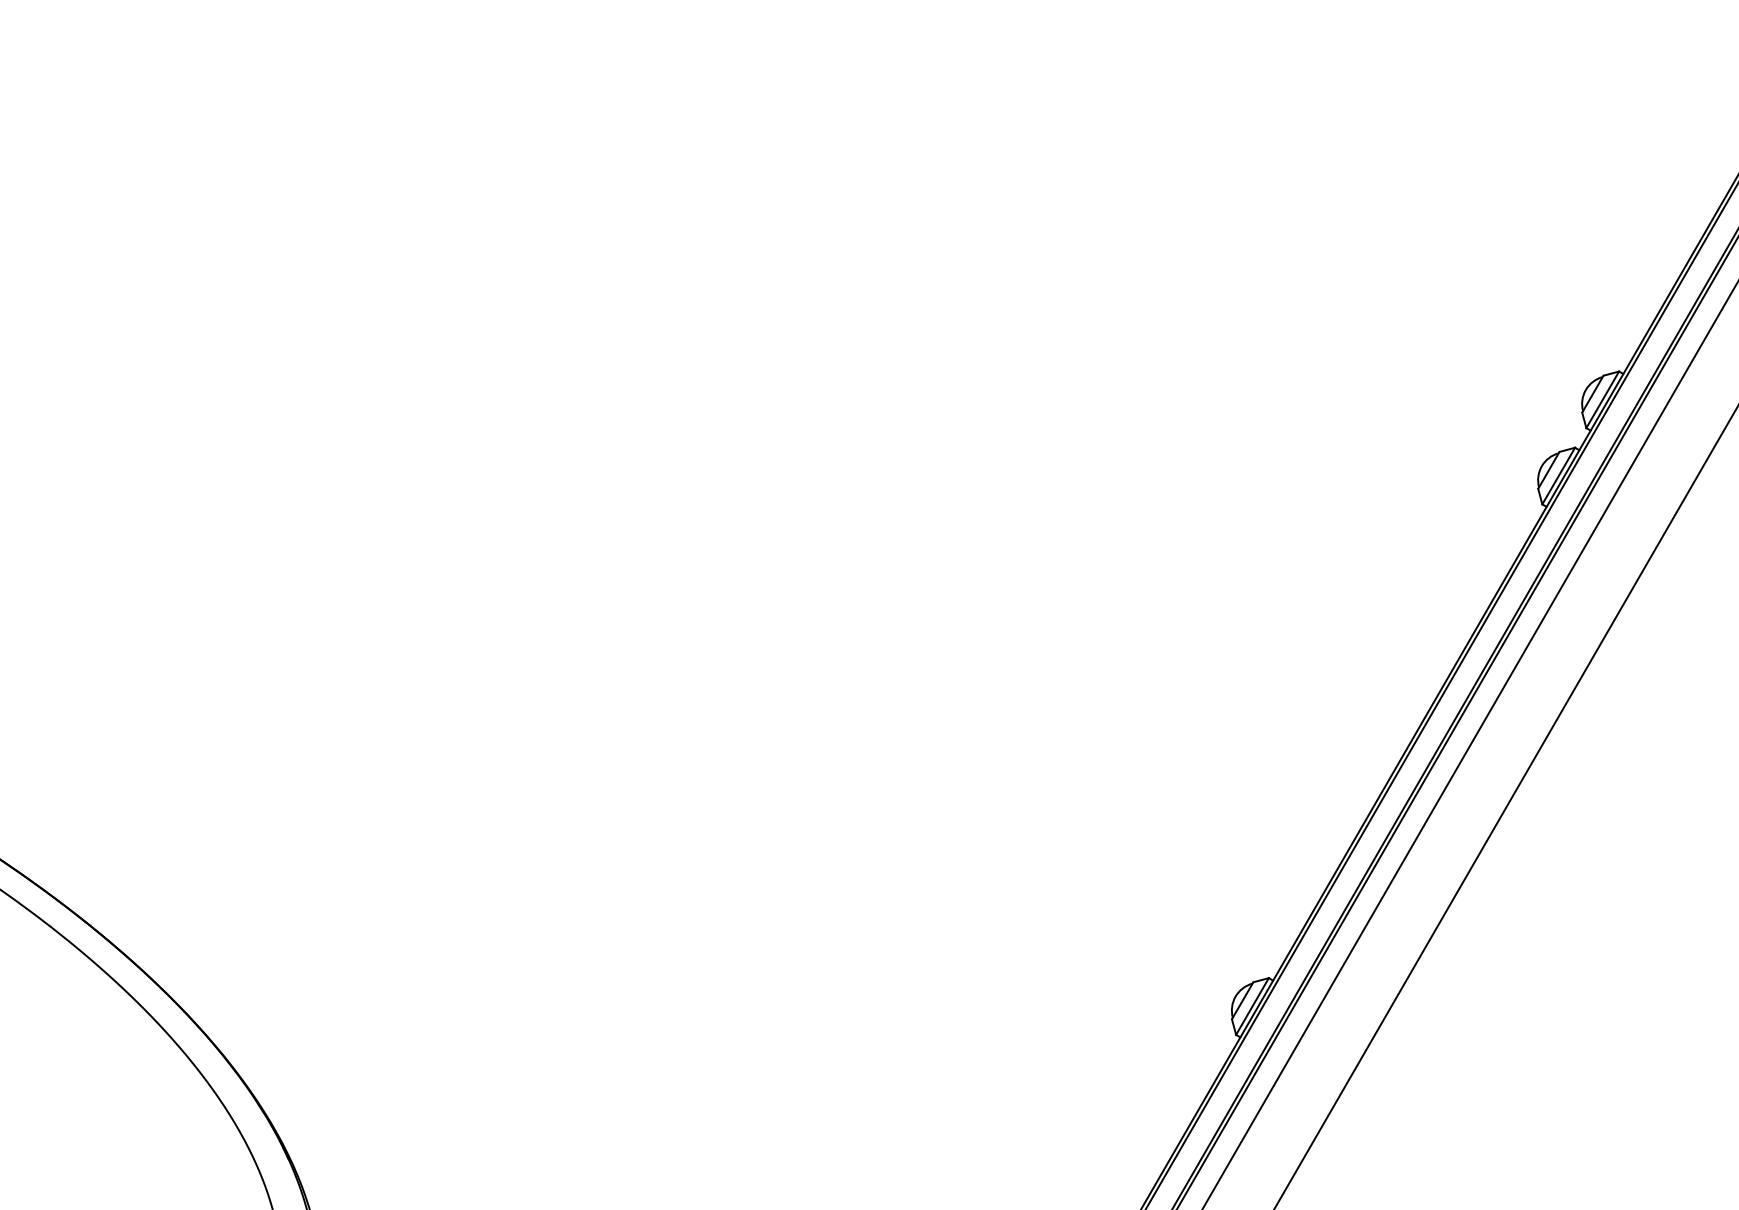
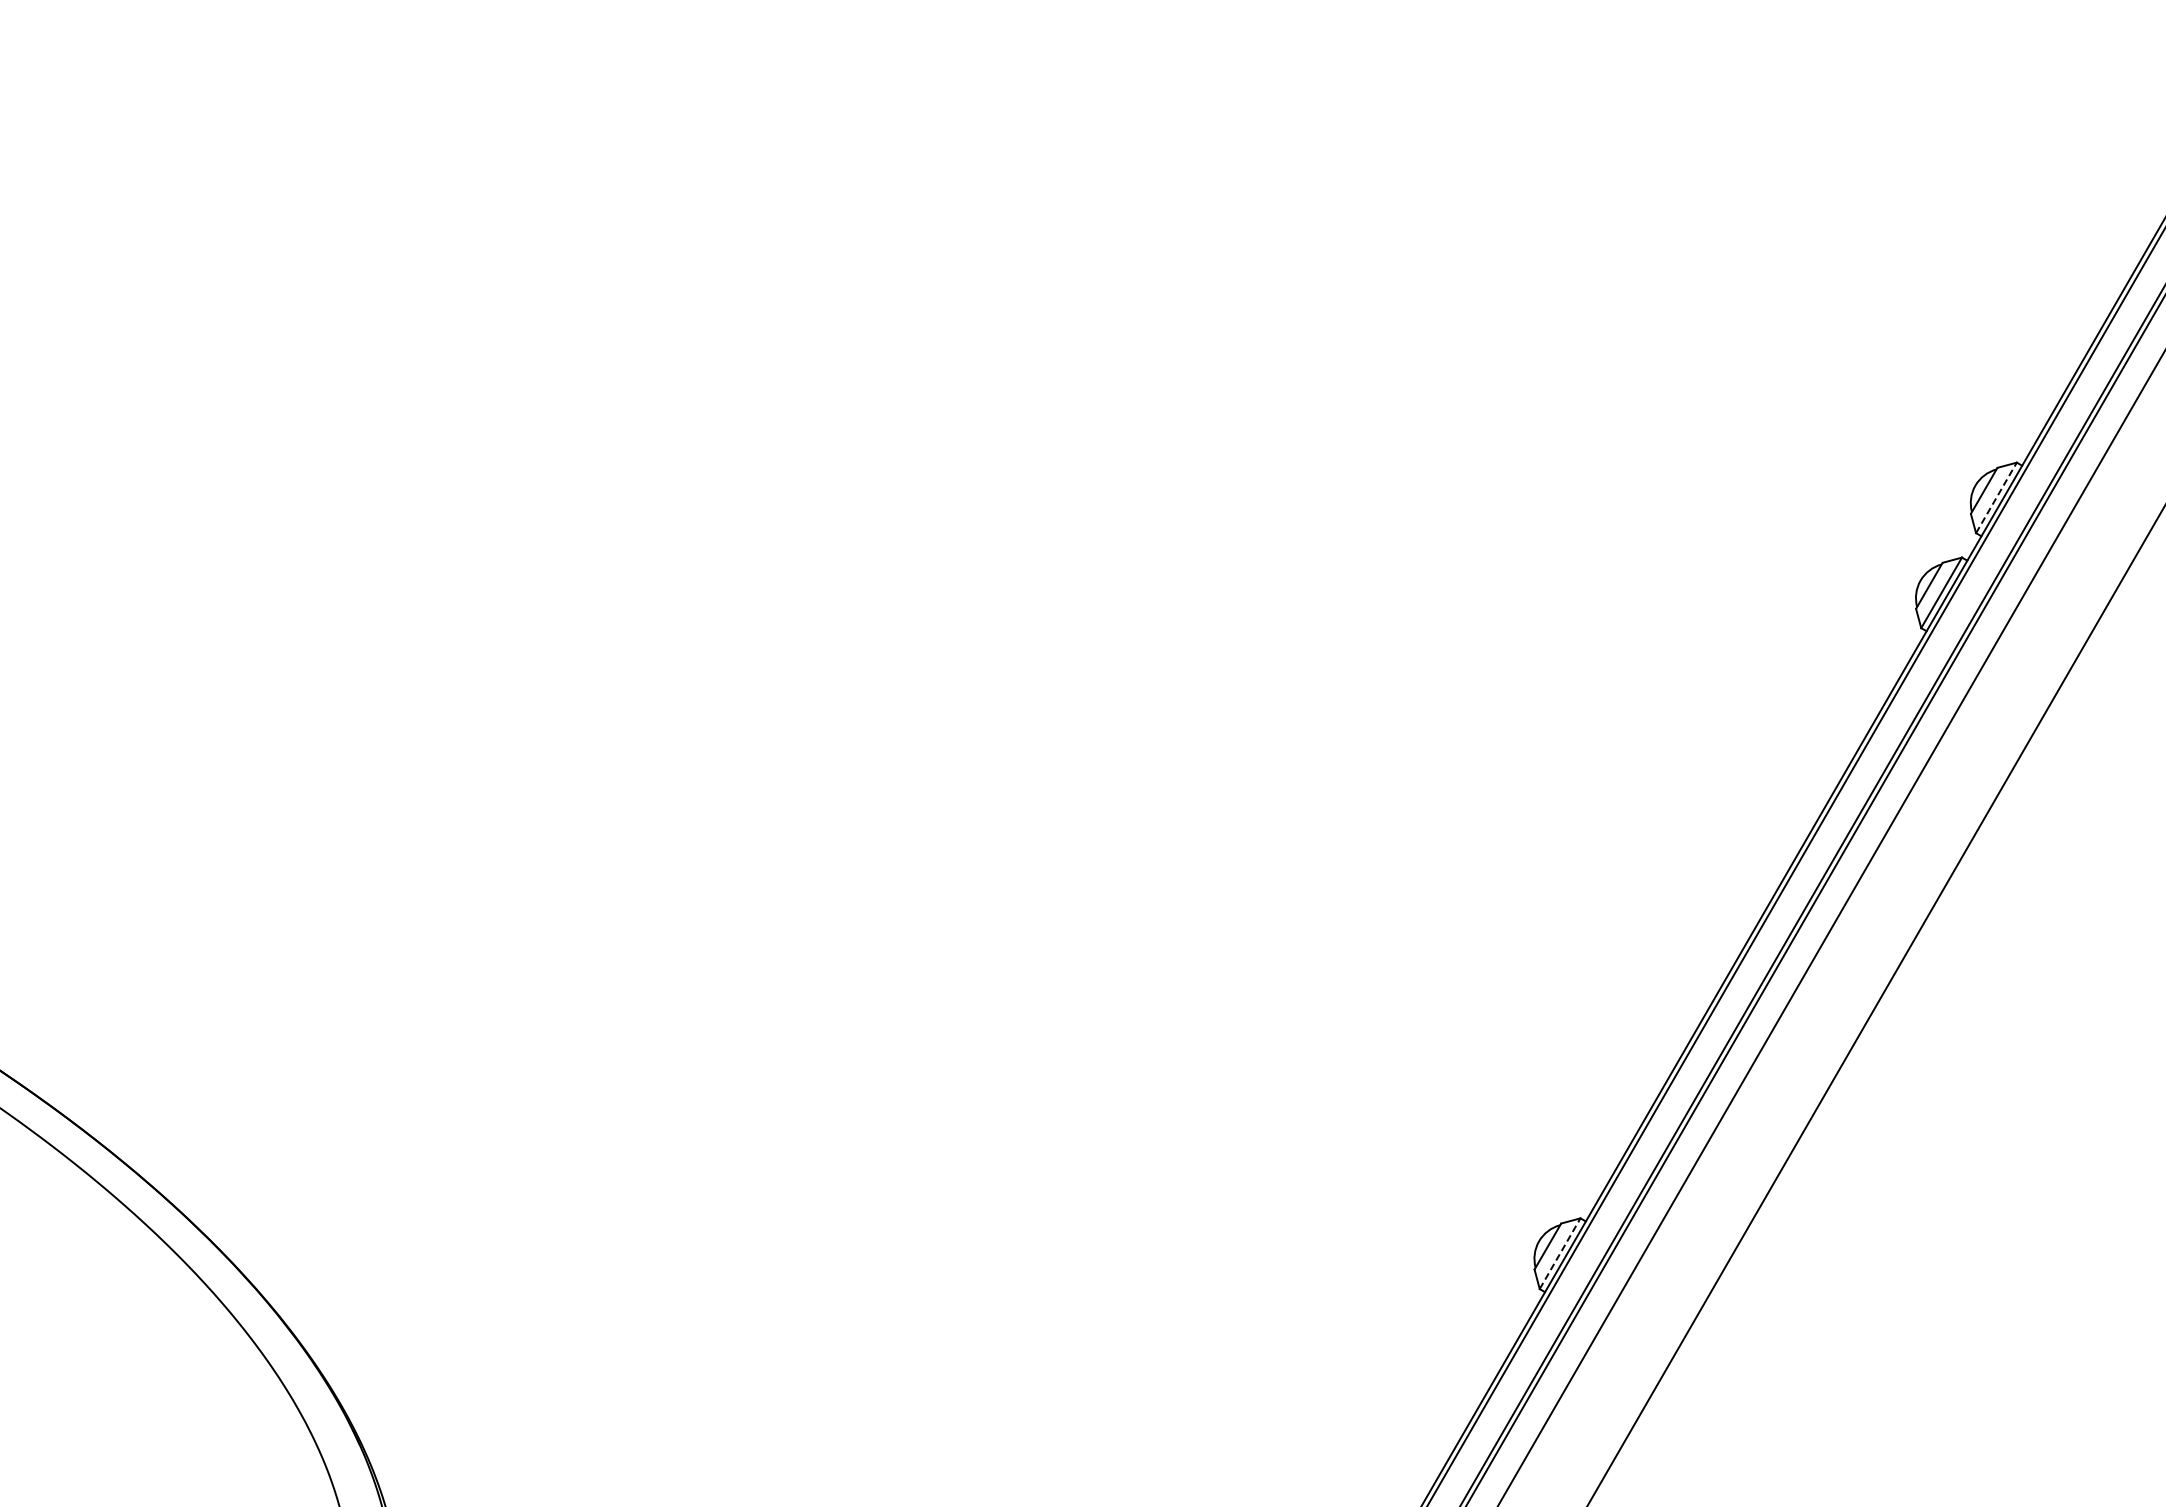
line: (1602, 399) -> (1996, 497), solid -> dashed
line: (1252, 1006) -> (1560, 1253), solid -> dashed

